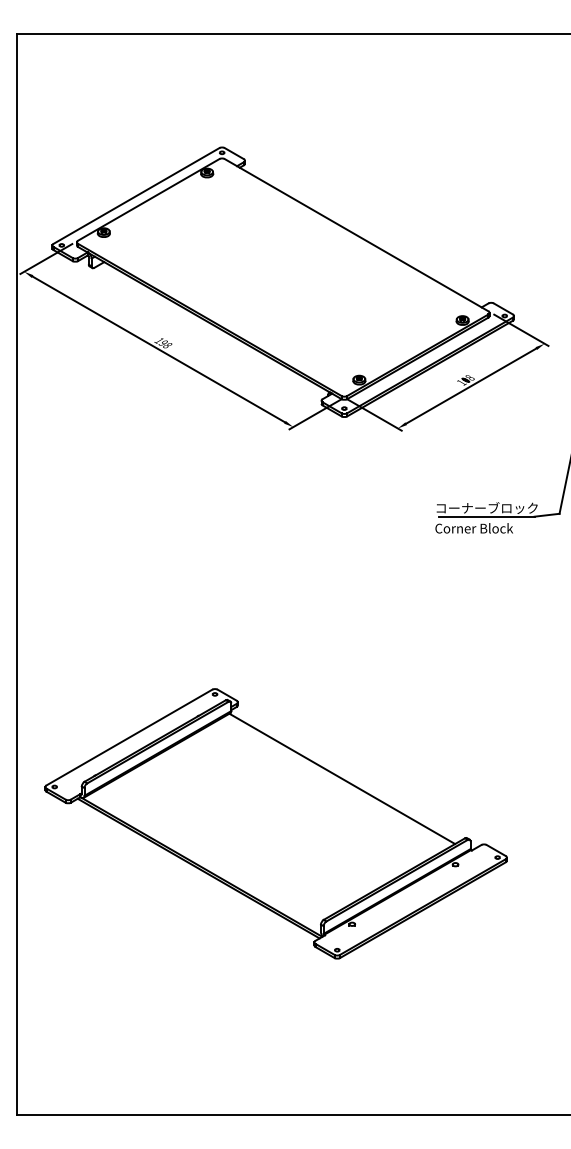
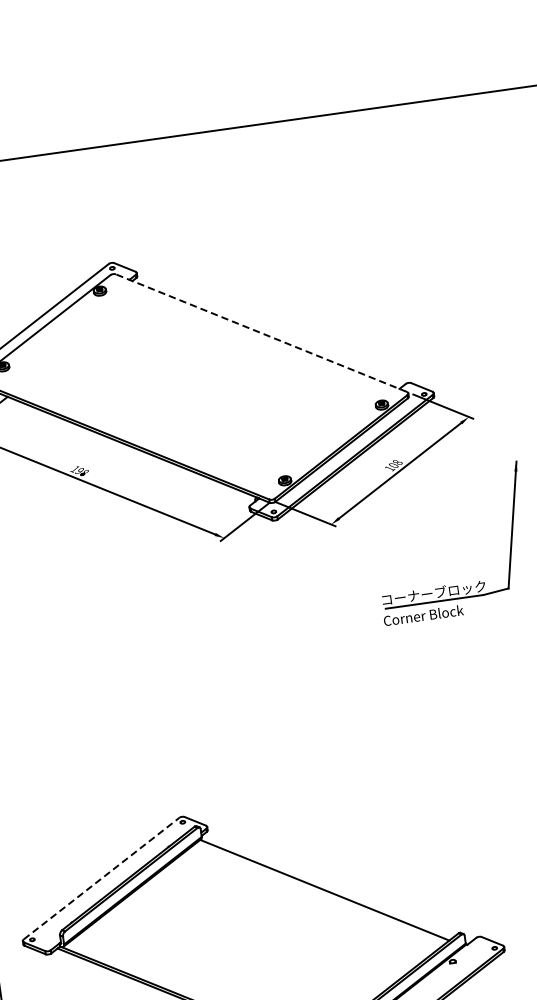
line: (356, 234) -> (261, 332), solid -> dashed
line: (129, 737) -> (101, 878), solid -> dashed

